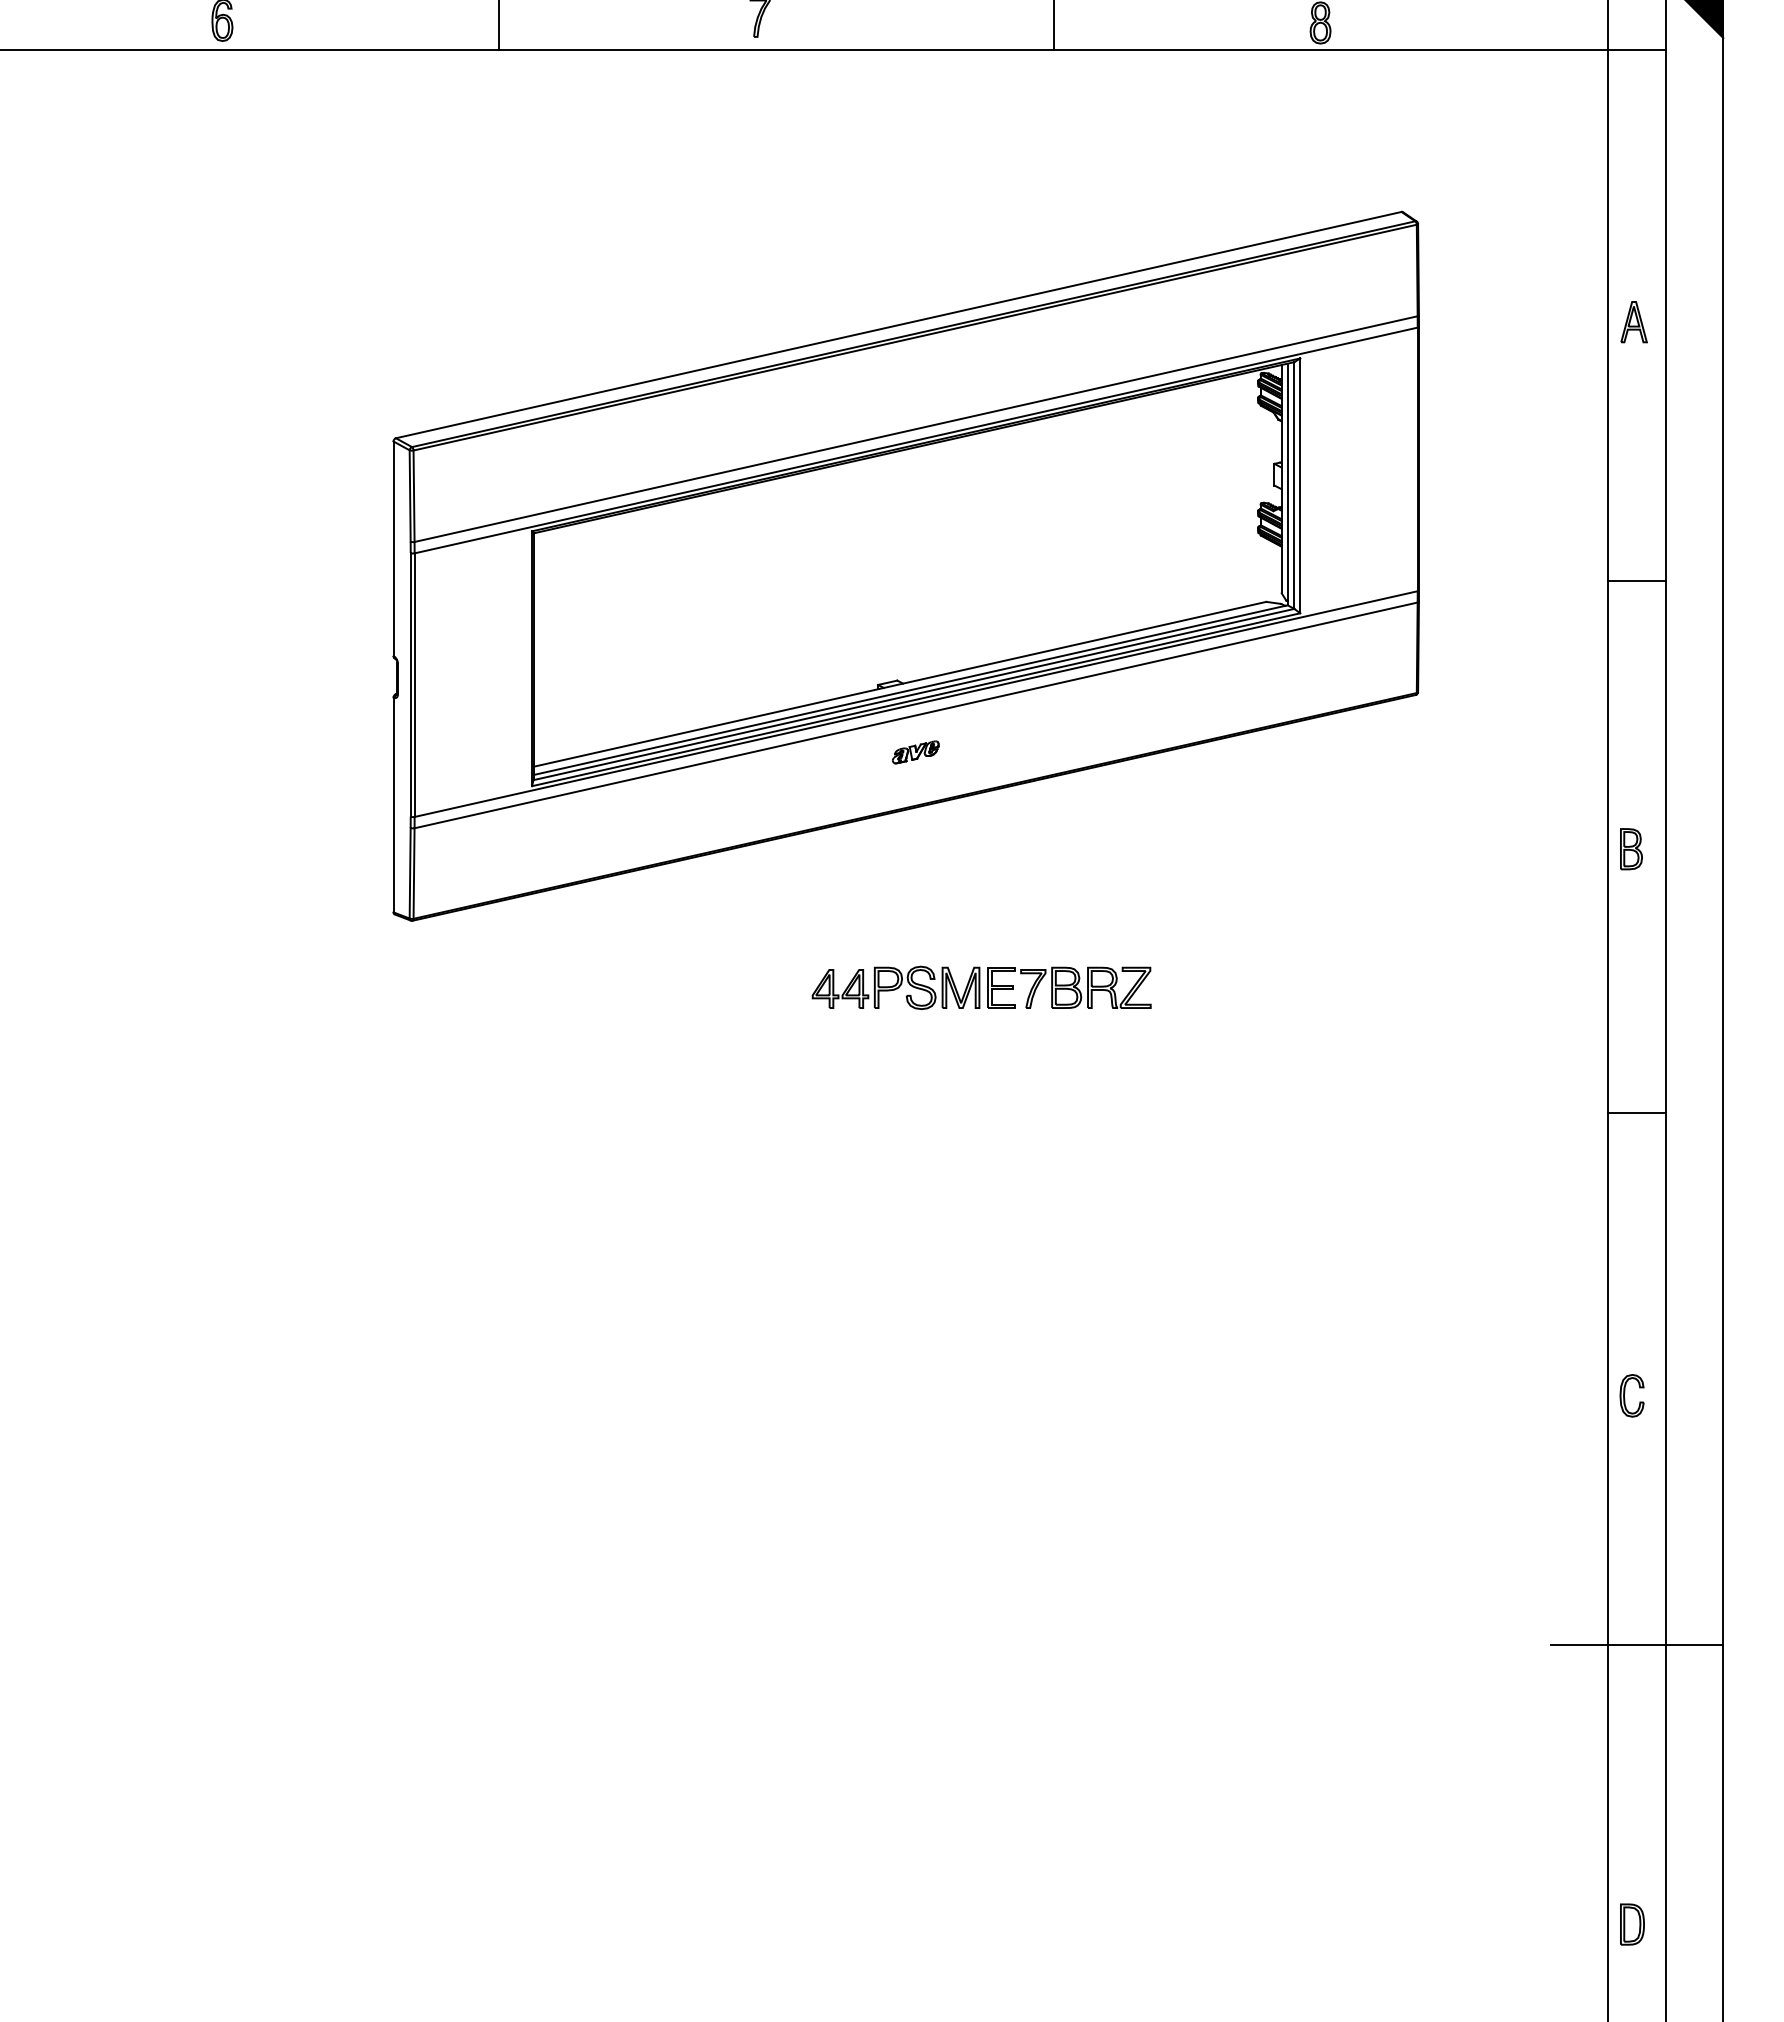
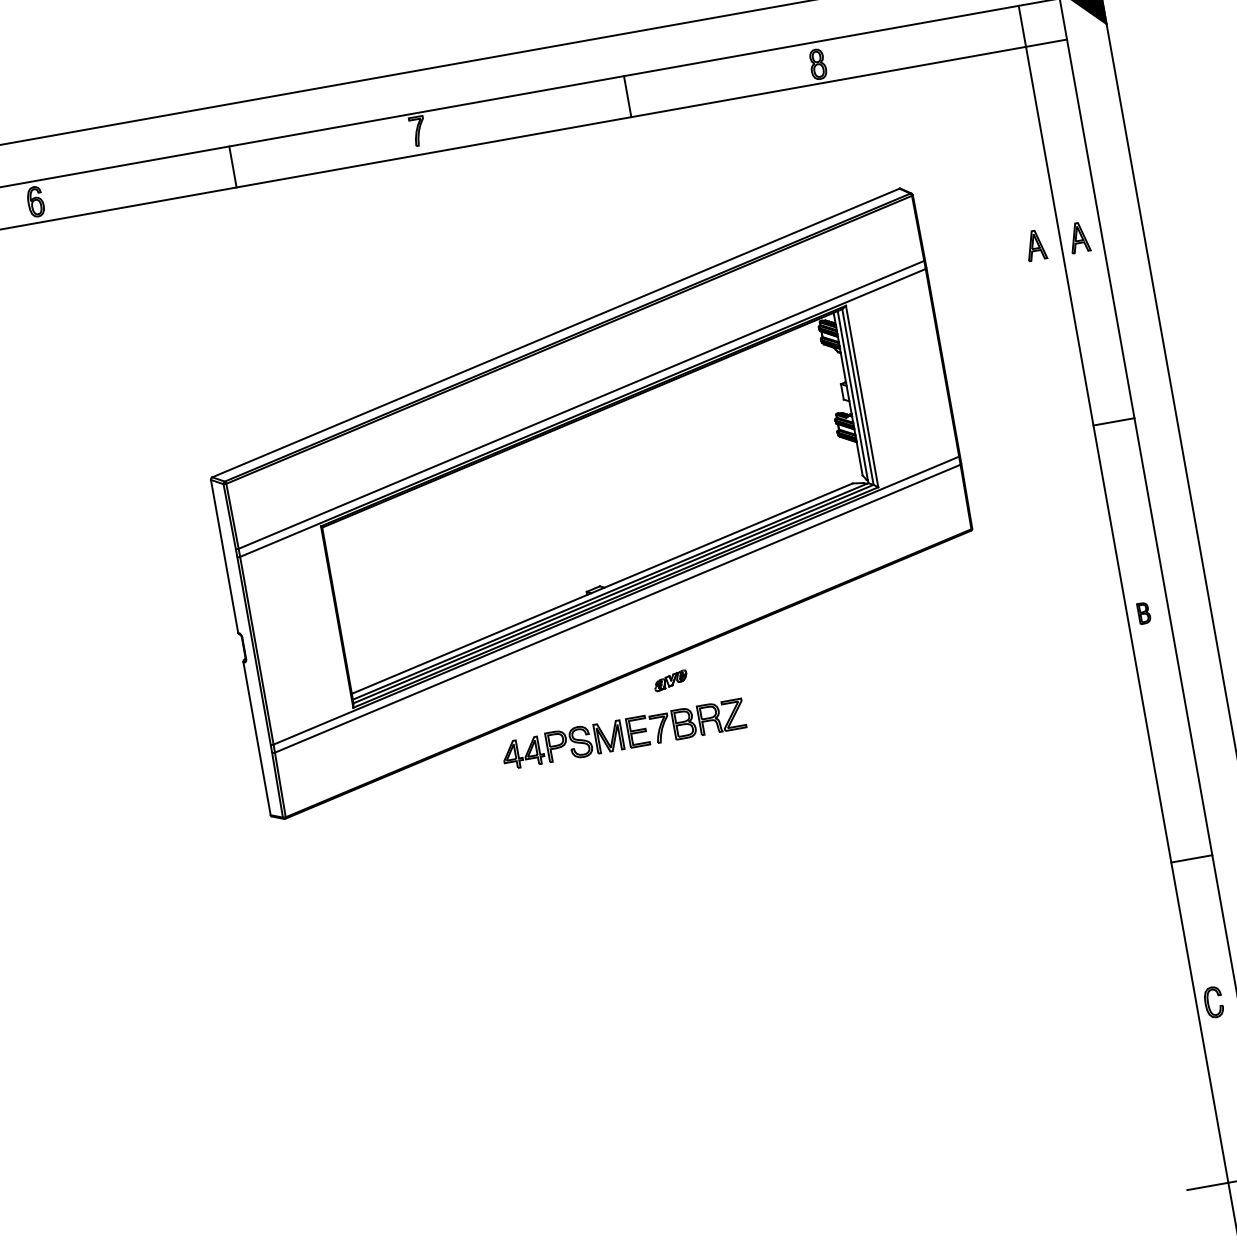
part: (1572, 322) -> (1035, 245), added
part: (915, 752) -> (670, 680), moved
part: (1631, 849) -> (1144, 613), size x0.7
part: (981, 987) -> (623, 734), moved
line: (1636, 1113) -> (1191, 859), moved

